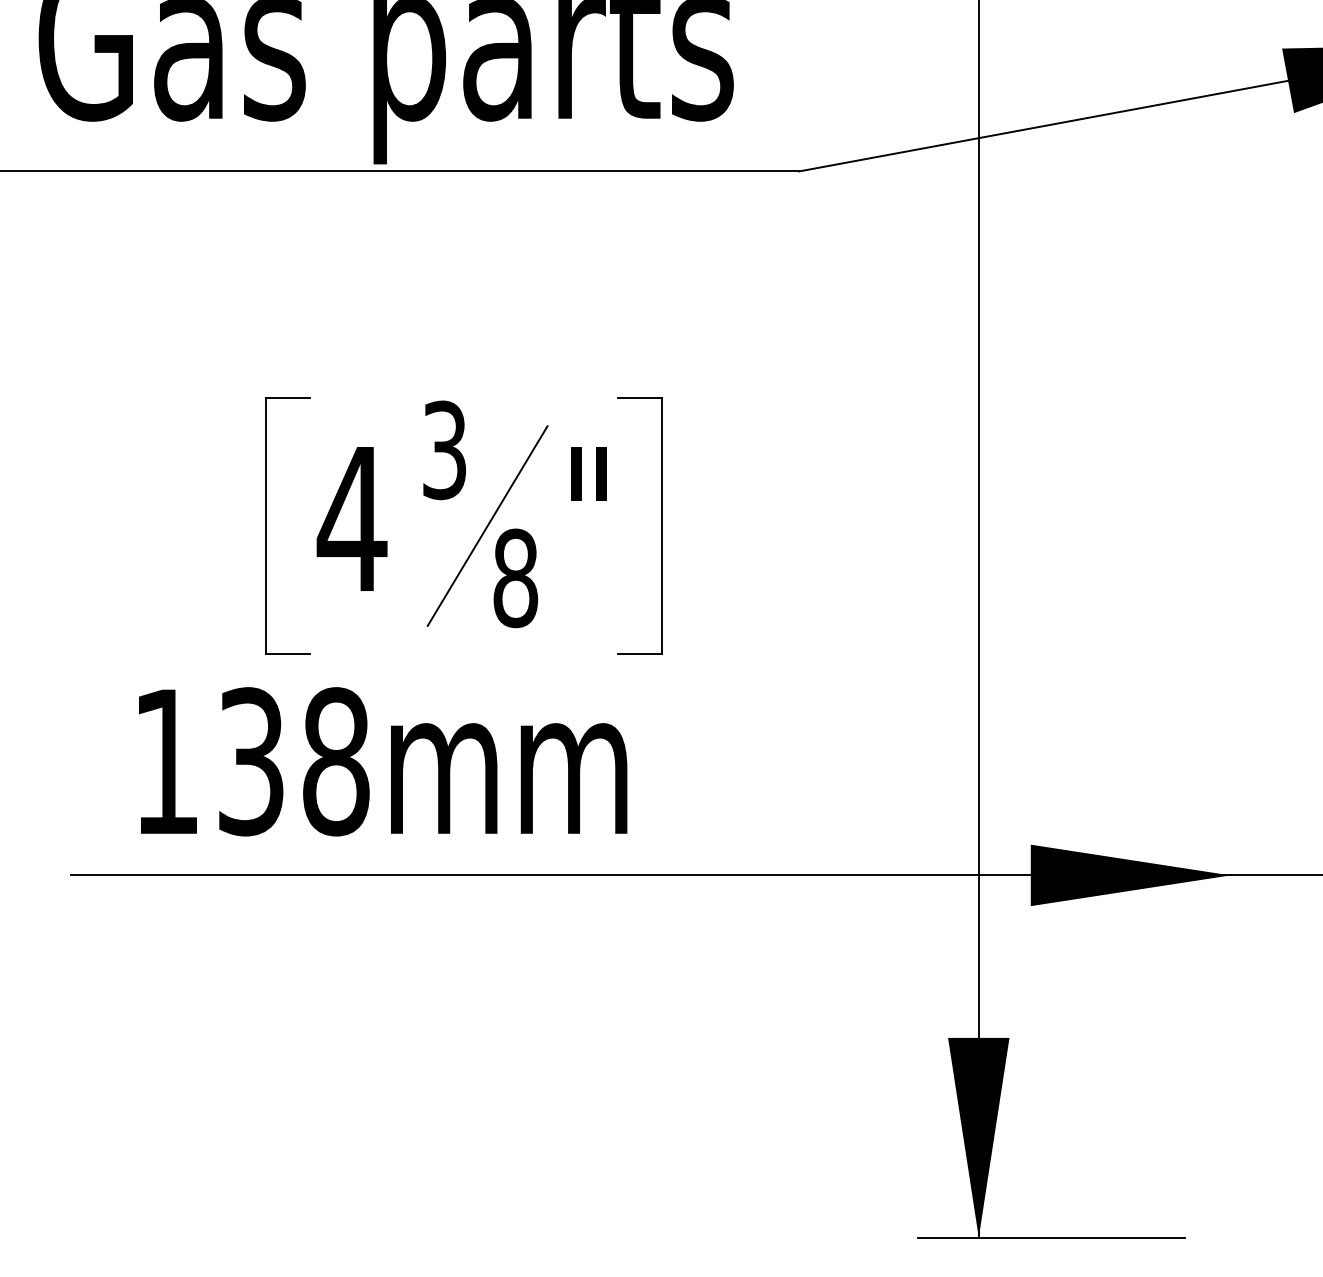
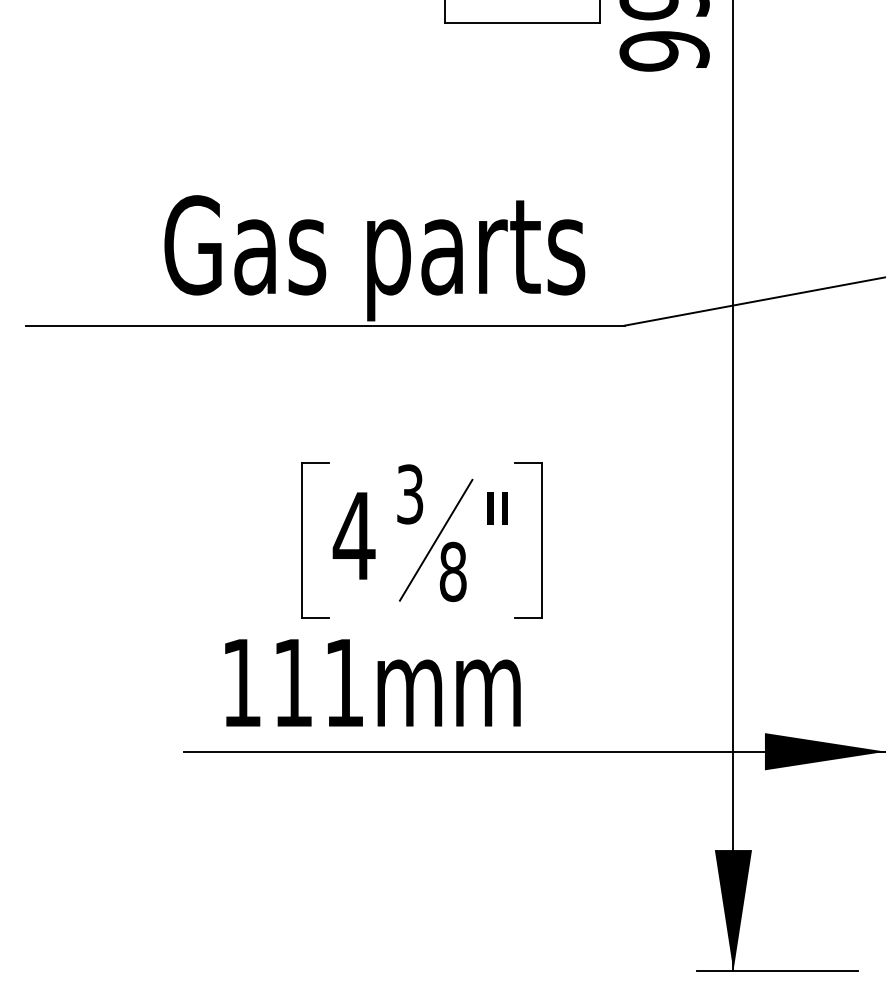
text: (293, 761) -> (318, 682), 138mm -> 111mm

